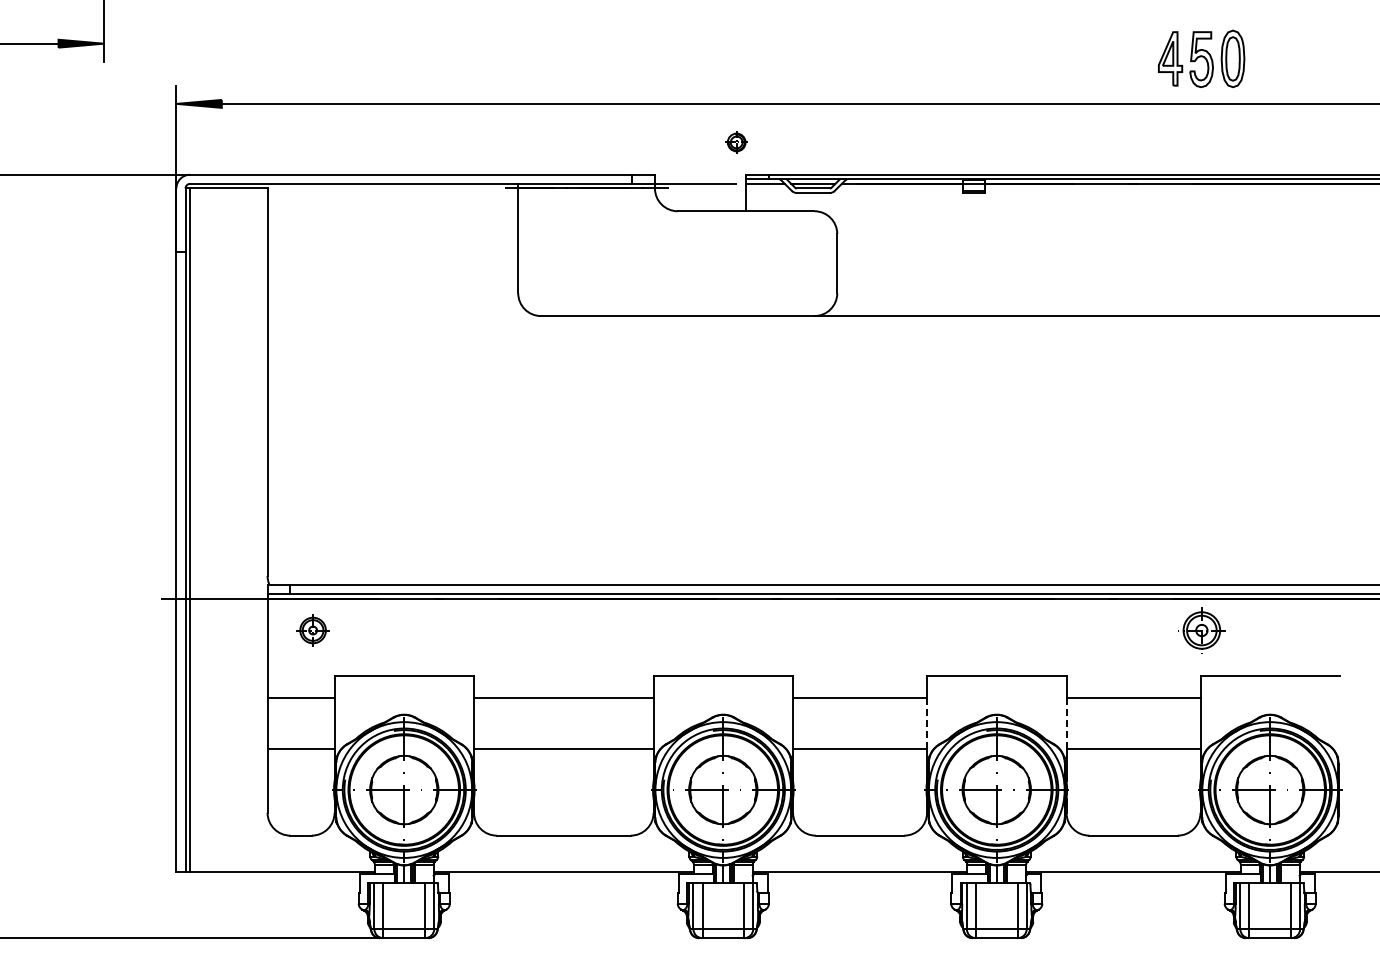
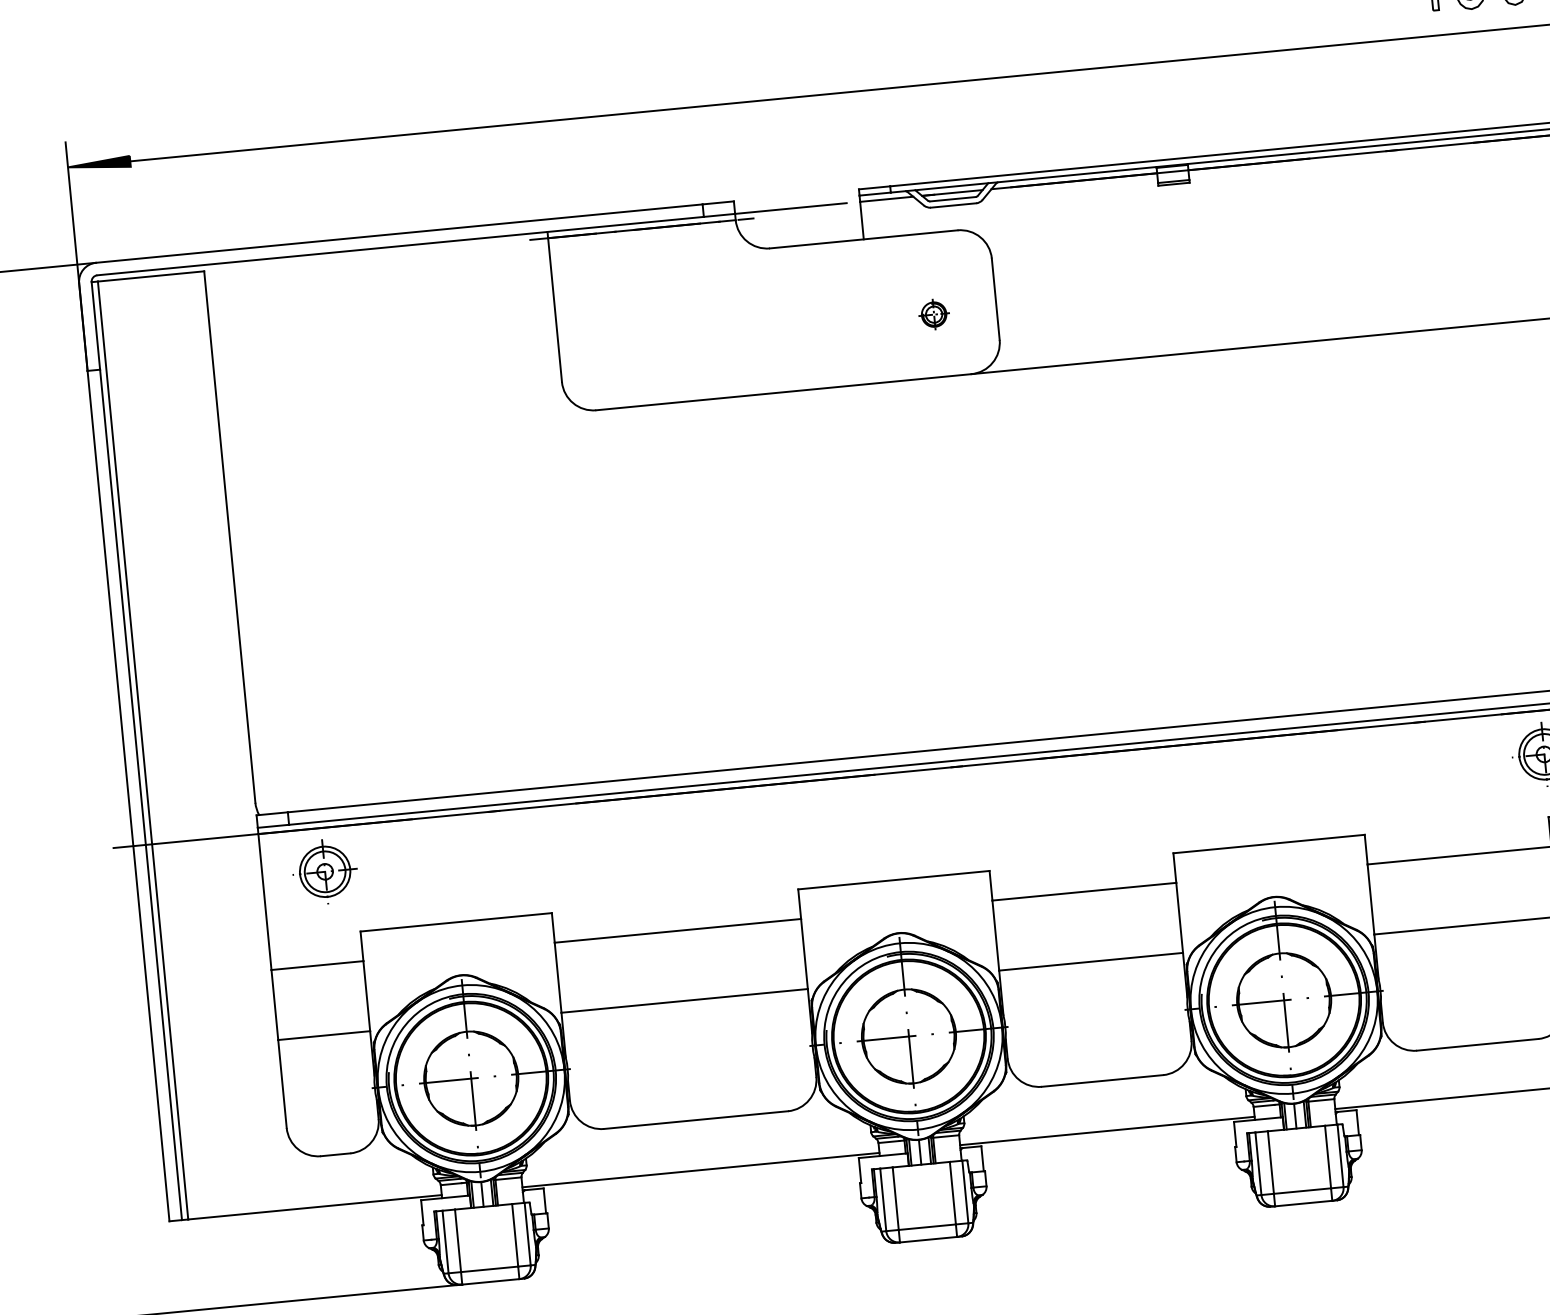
part: (736, 142) -> (933, 314), moved
part: (312, 630) -> (324, 871), size x1.43
line: (927, 723) -> (1180, 918), dashed -> solid
line: (1066, 723) -> (1370, 899), dashed -> solid

